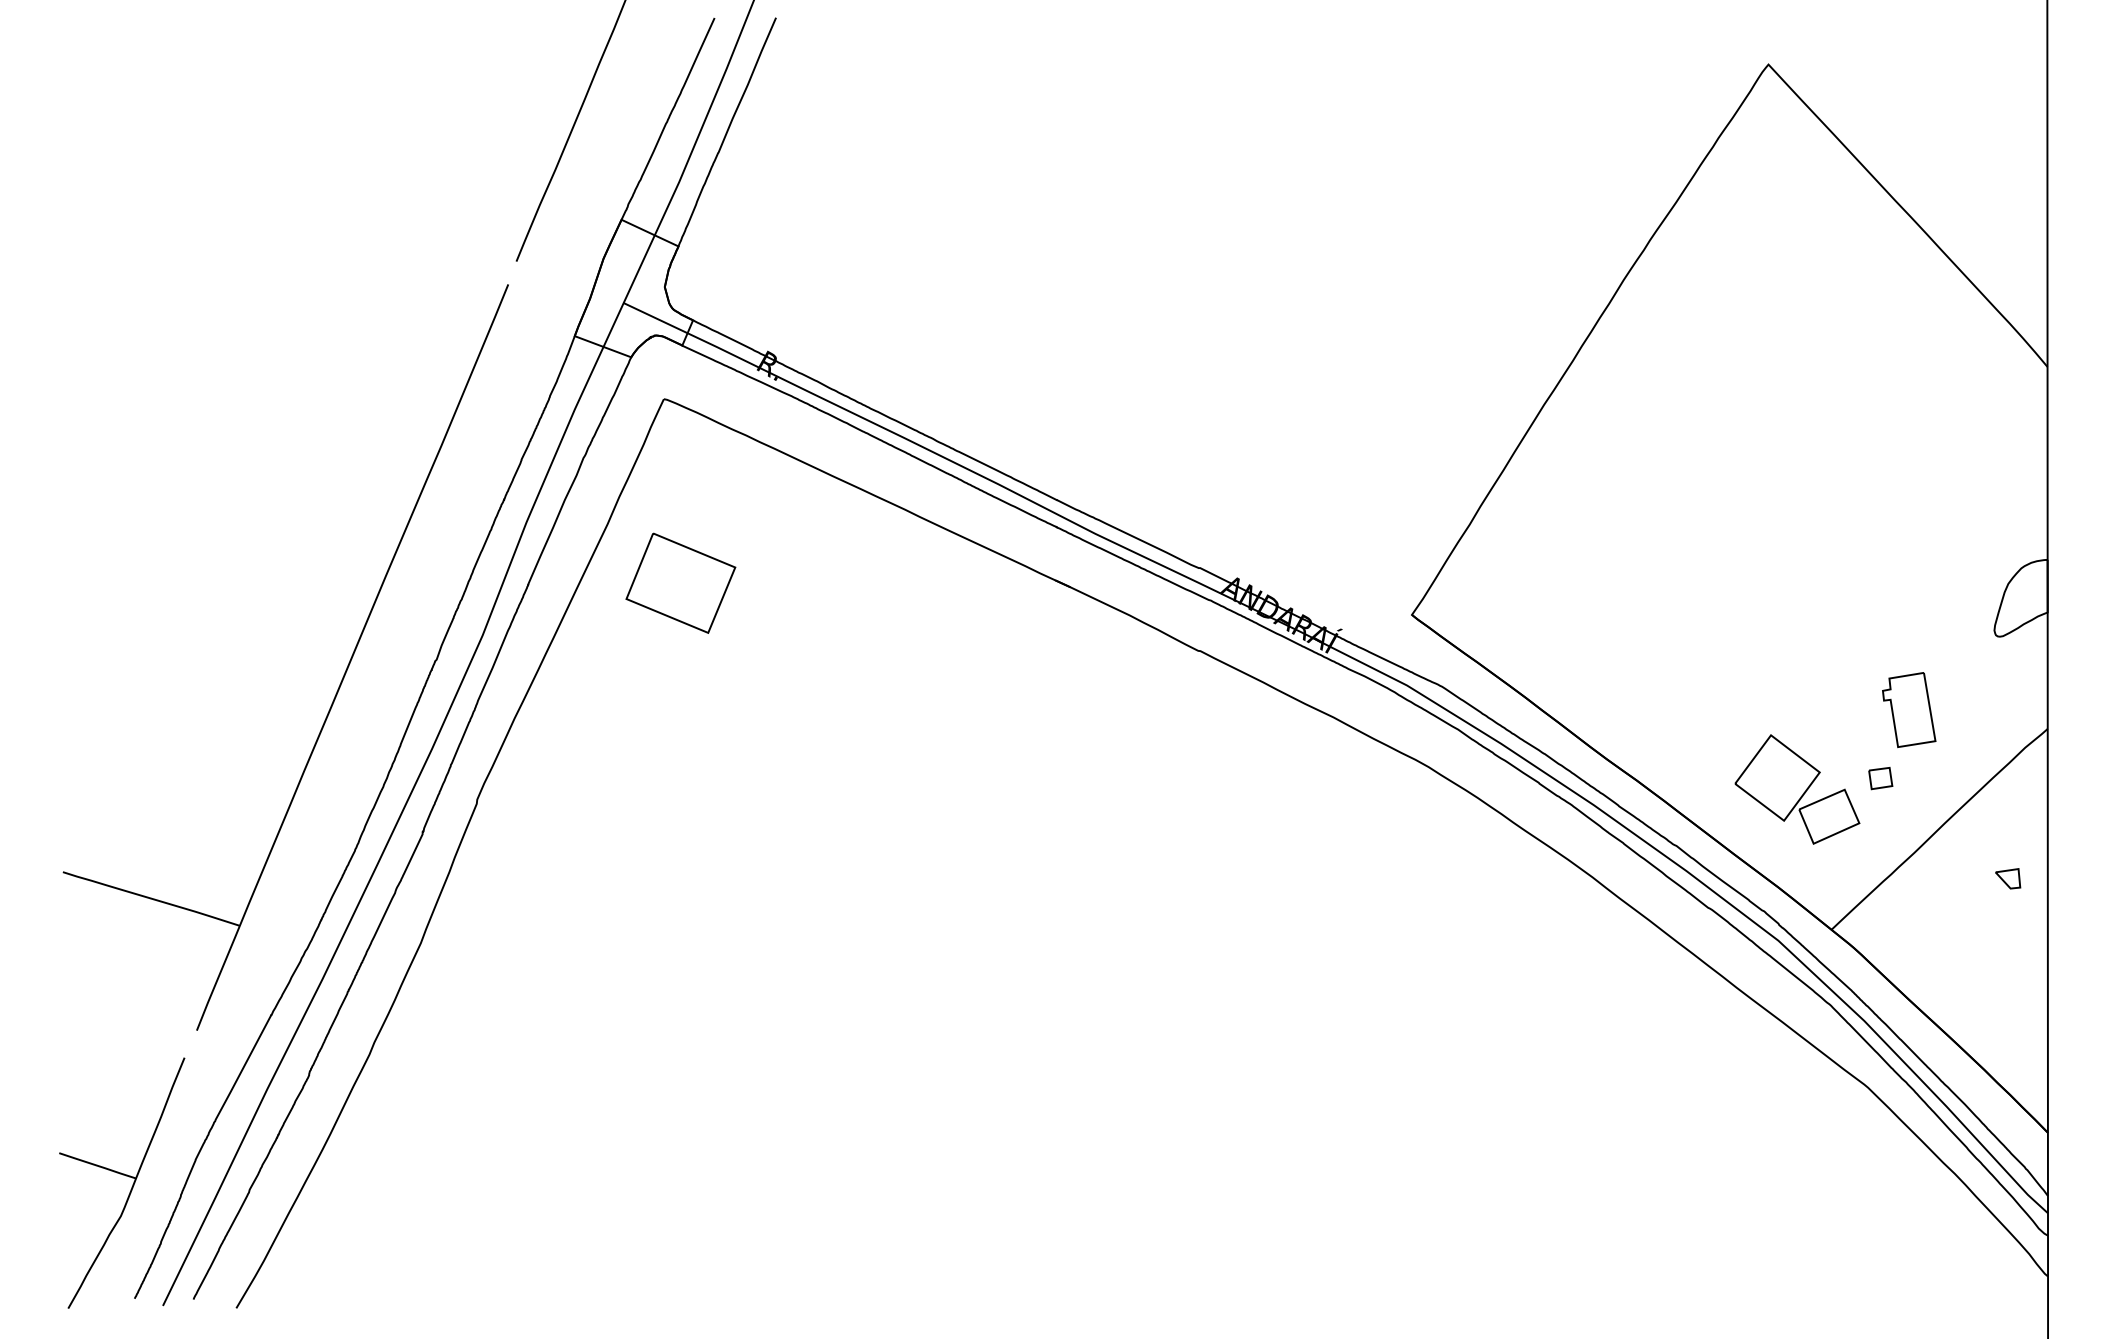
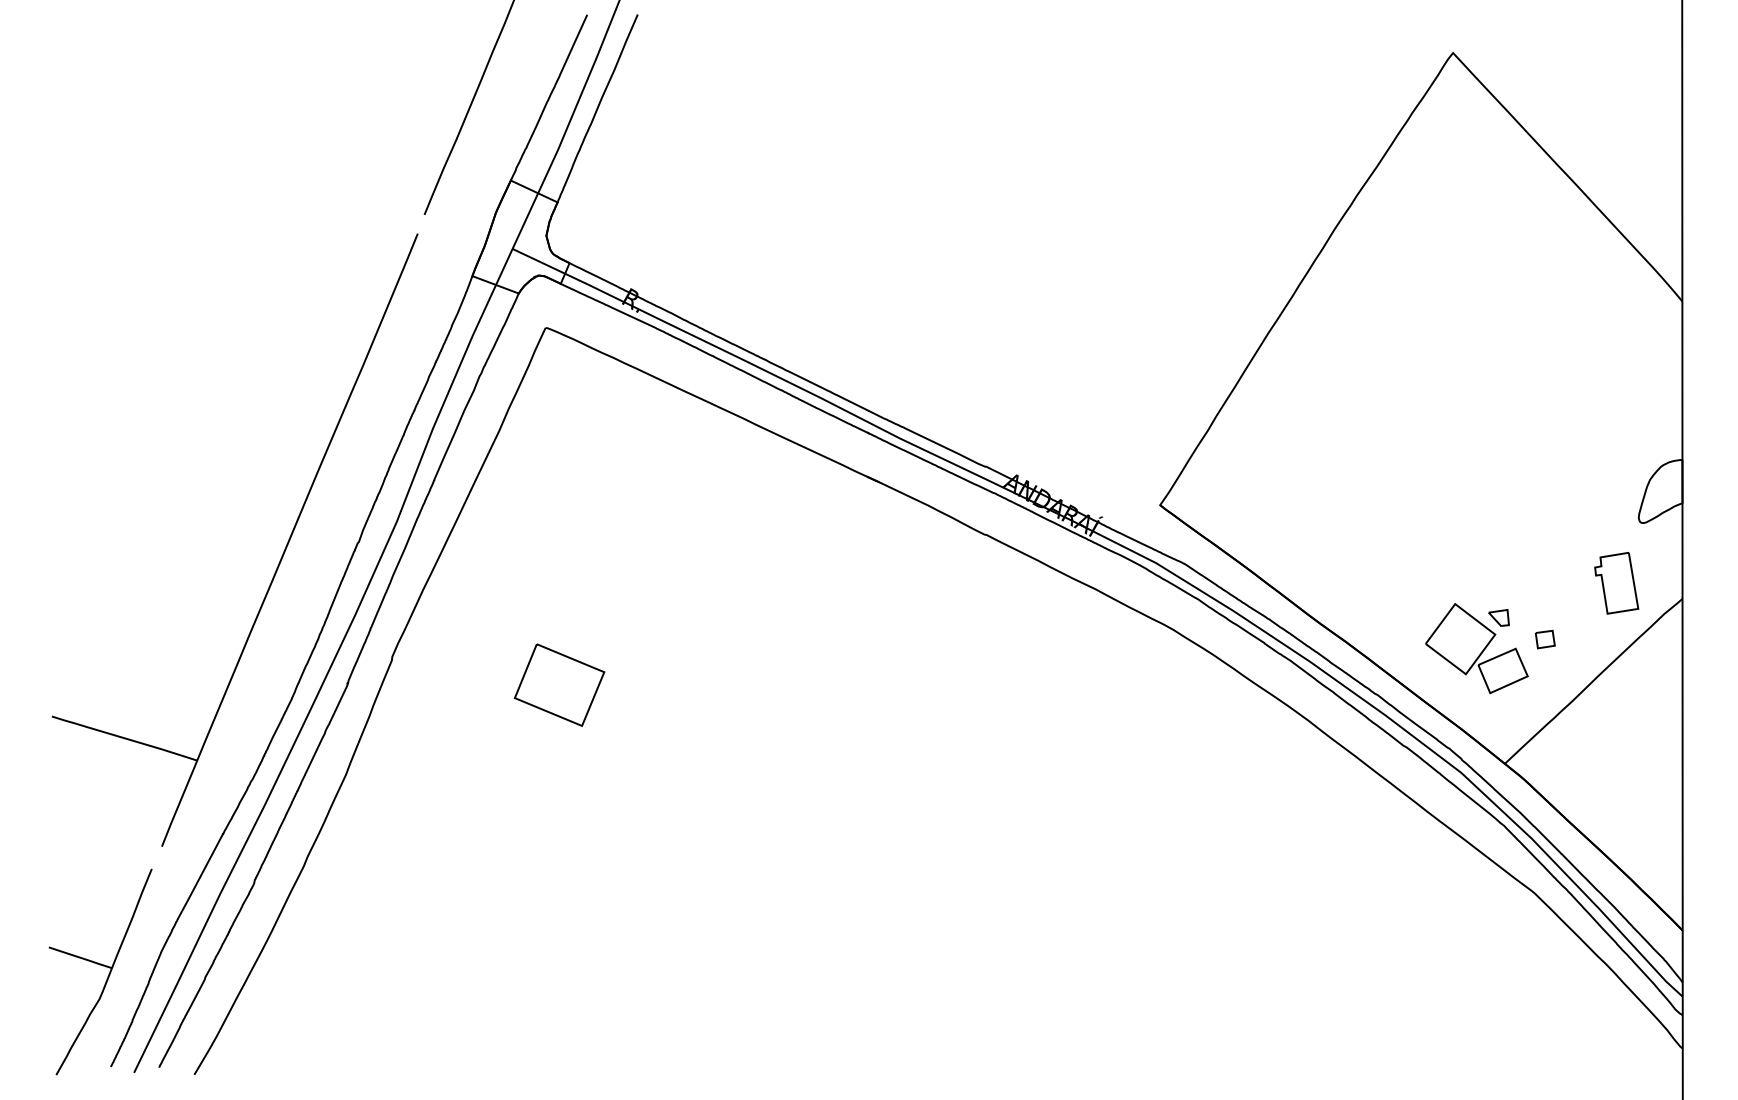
part: (680, 582) -> (559, 684), moved
part: (1908, 710) -> (1616, 583), moved
part: (2007, 878) -> (1498, 617), moved

